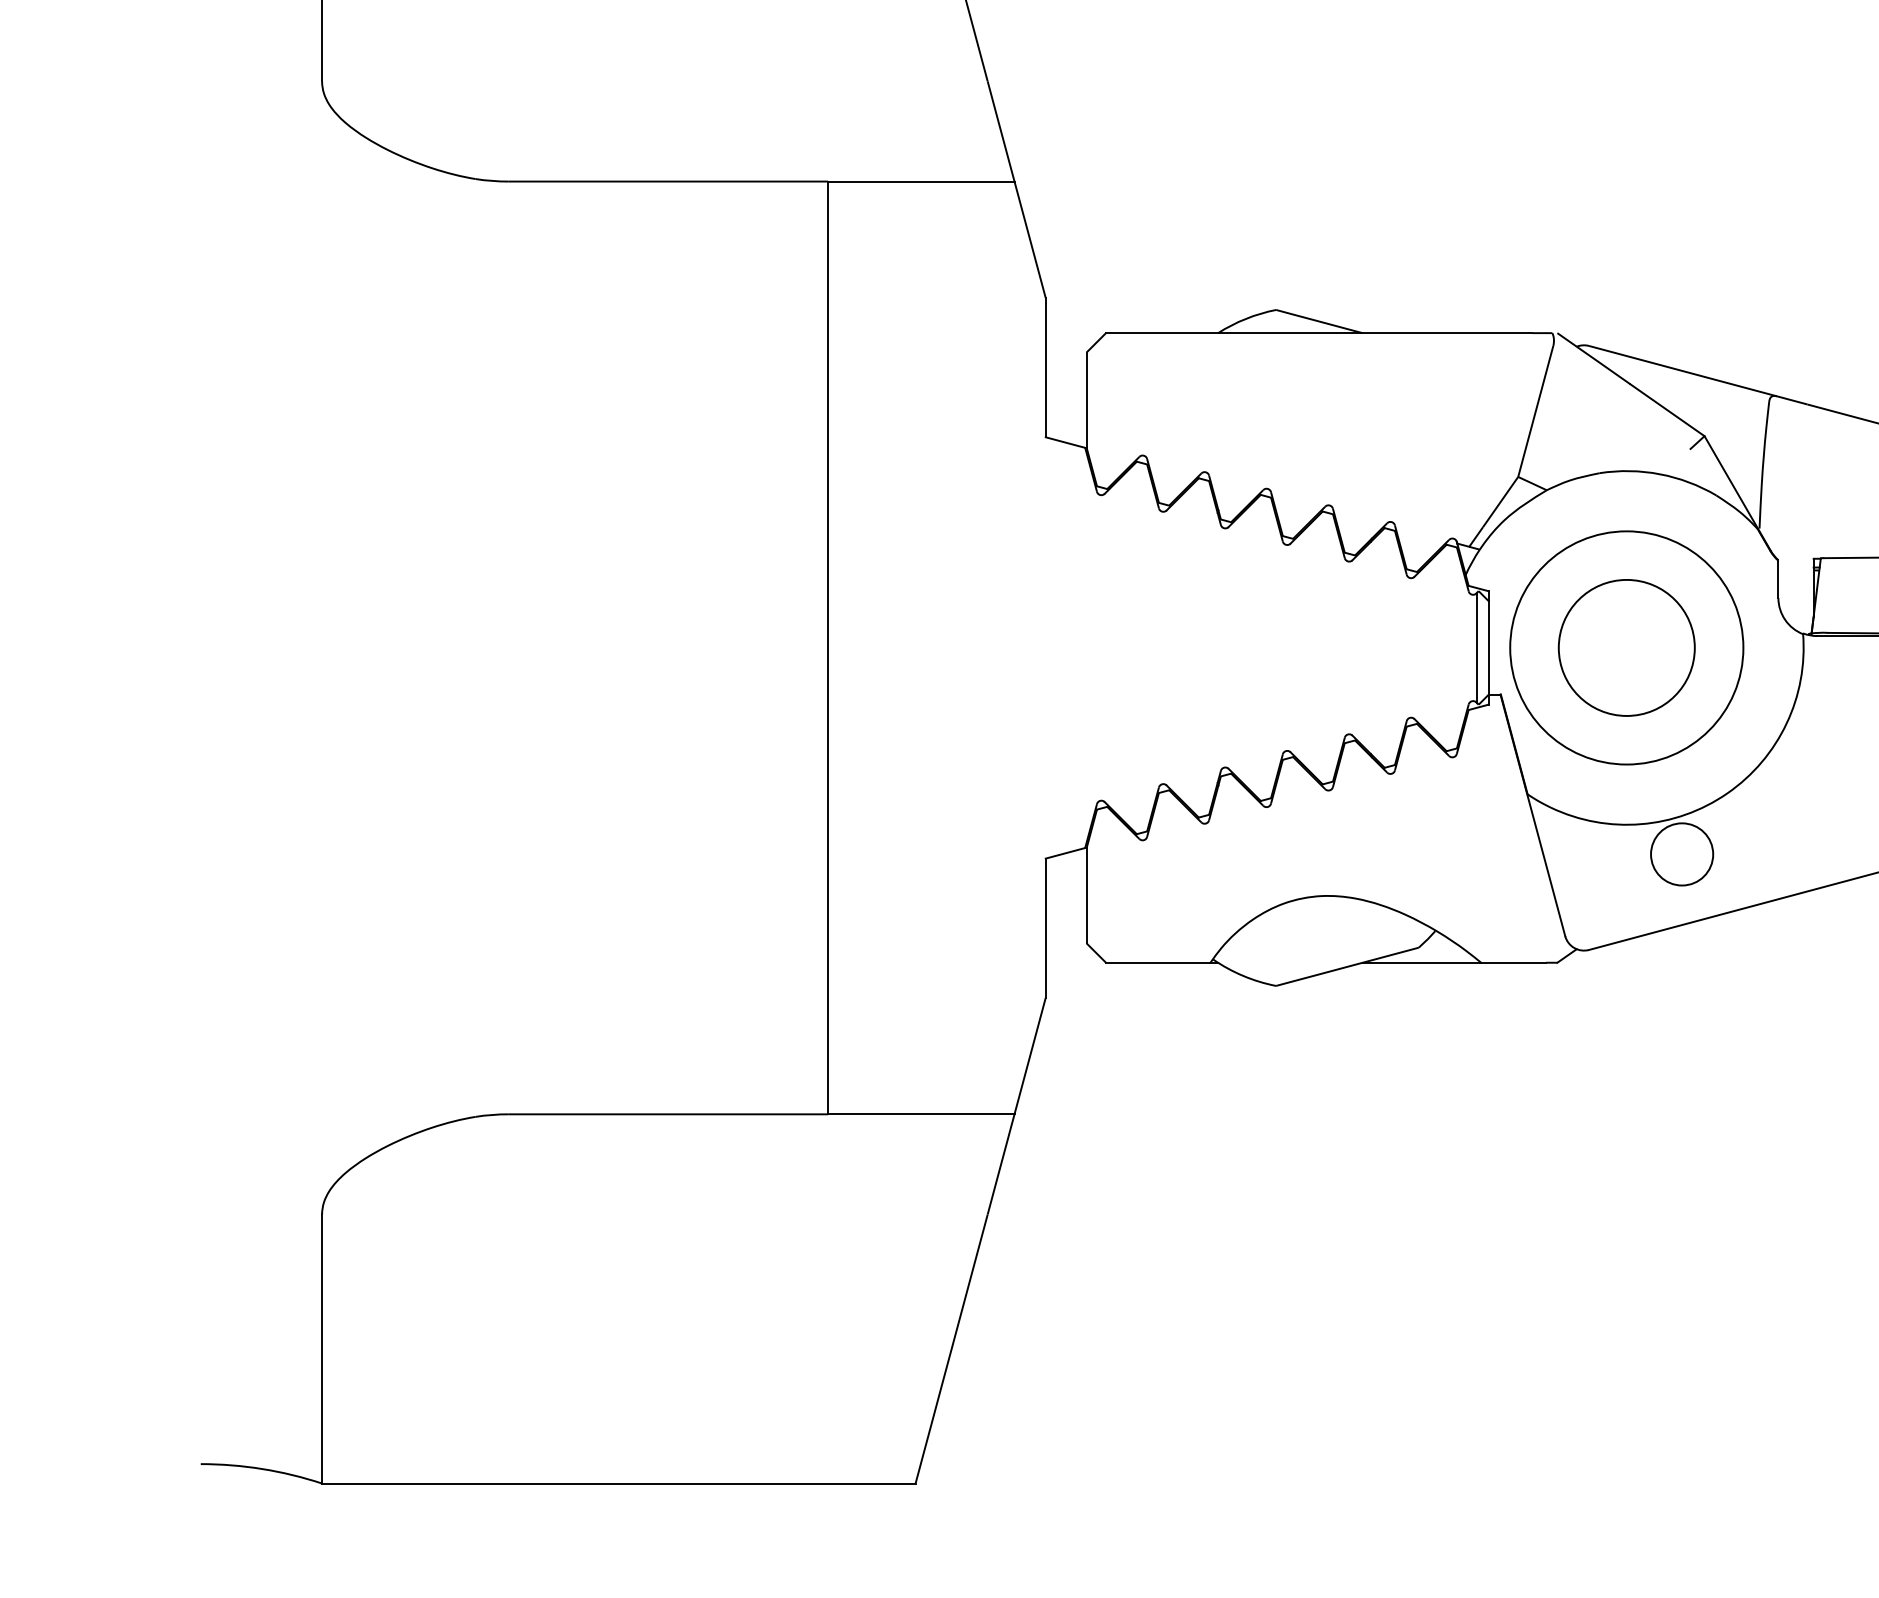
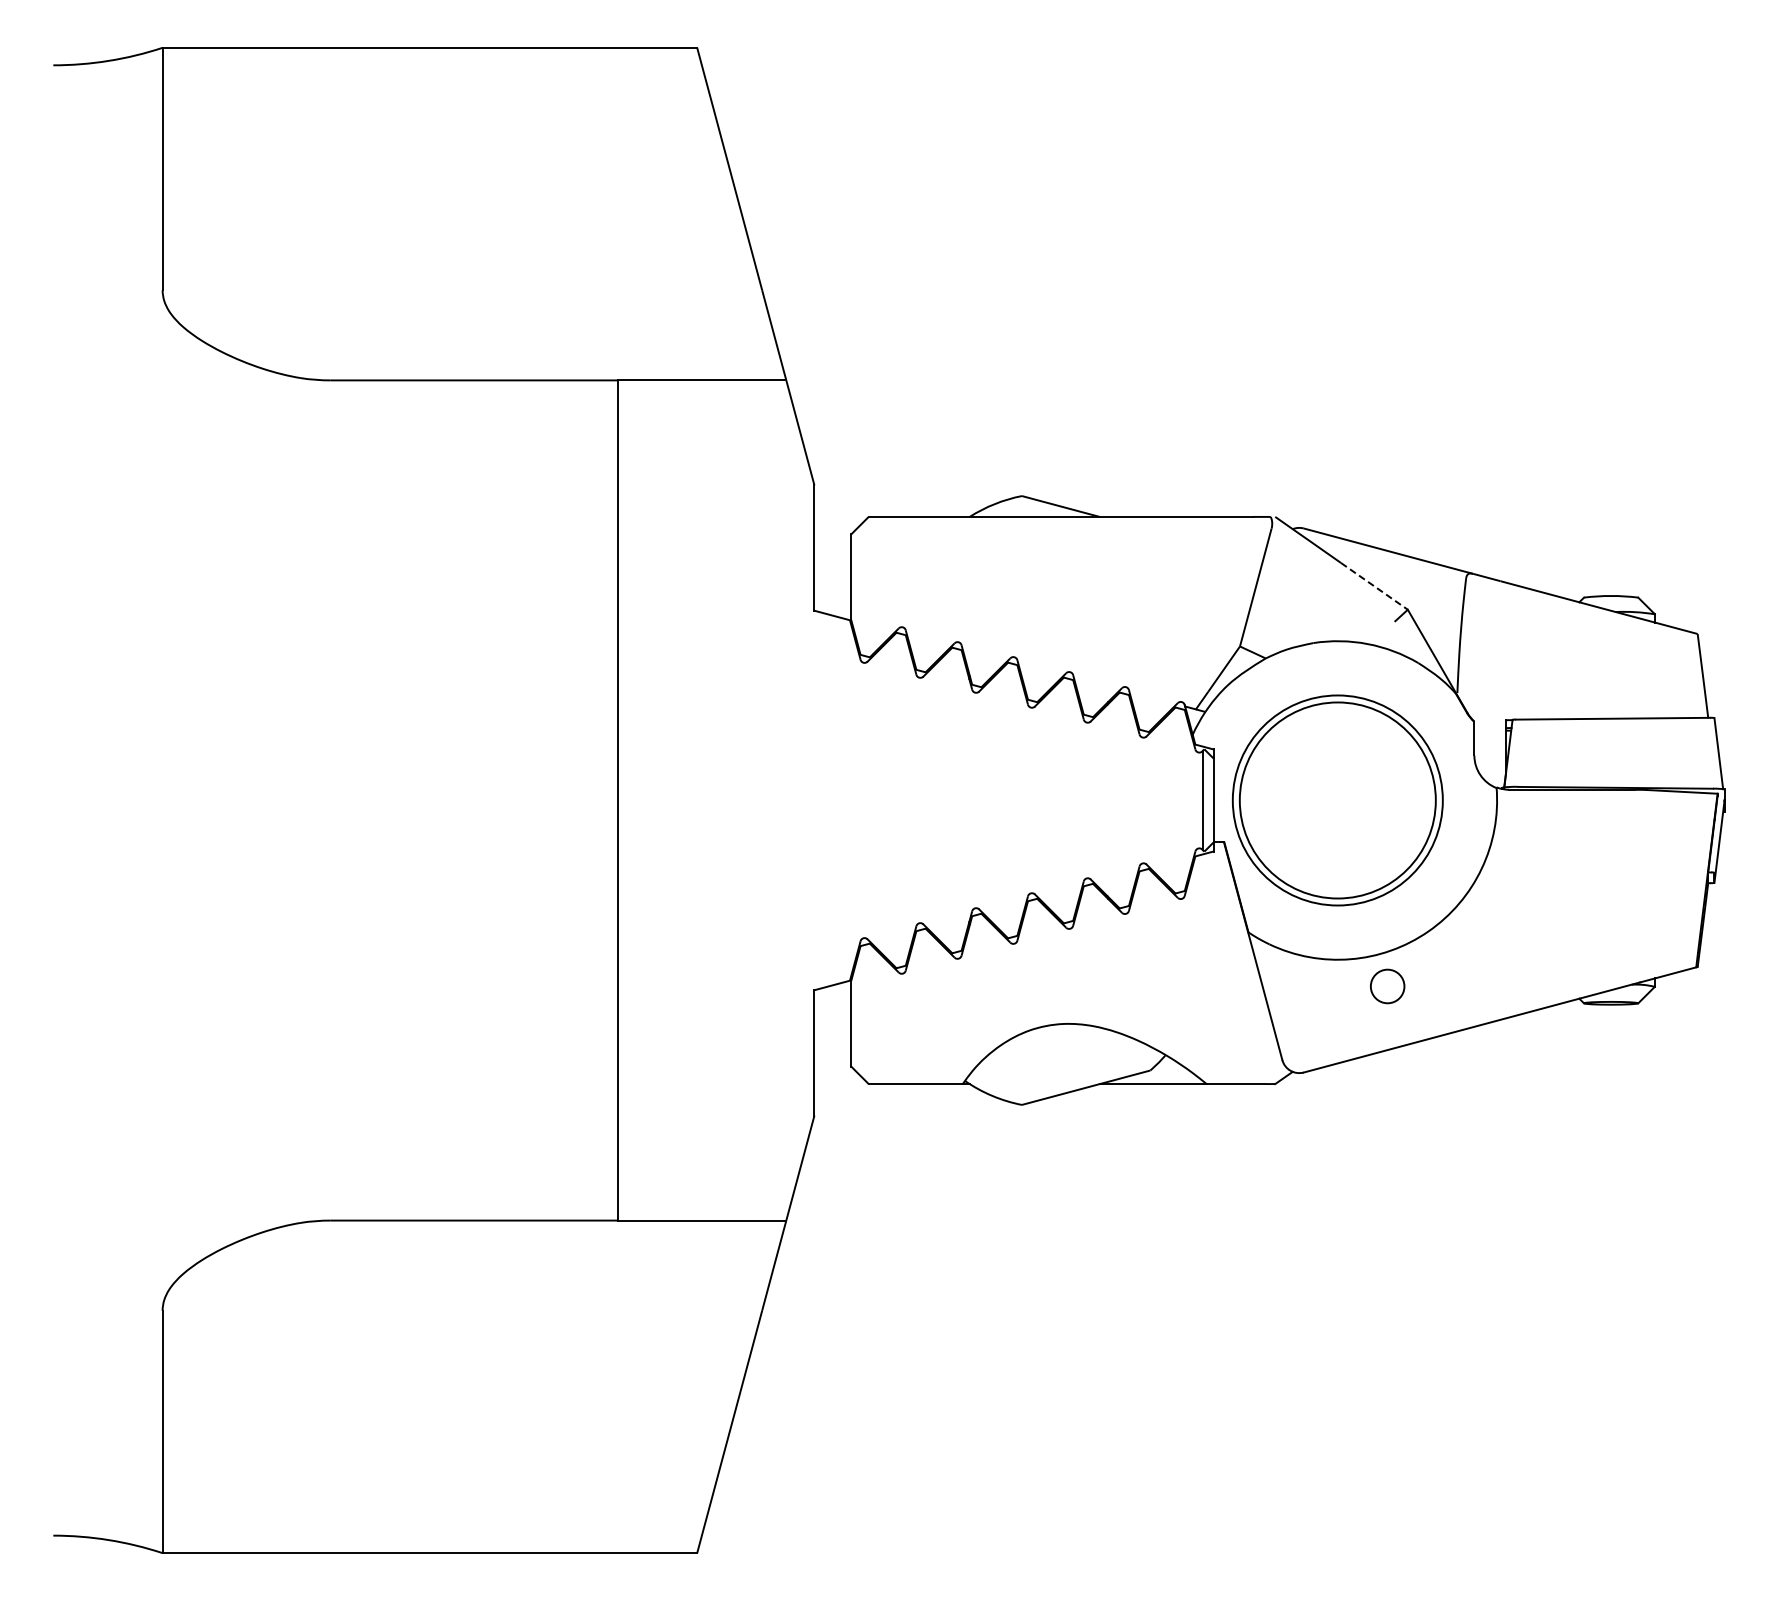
line: (1667, 410) -> (1374, 586), solid -> dashed
circle: (1626, 647) -> (1337, 800), size x1.6
circle: (1681, 854) -> (1387, 986), size x0.6

